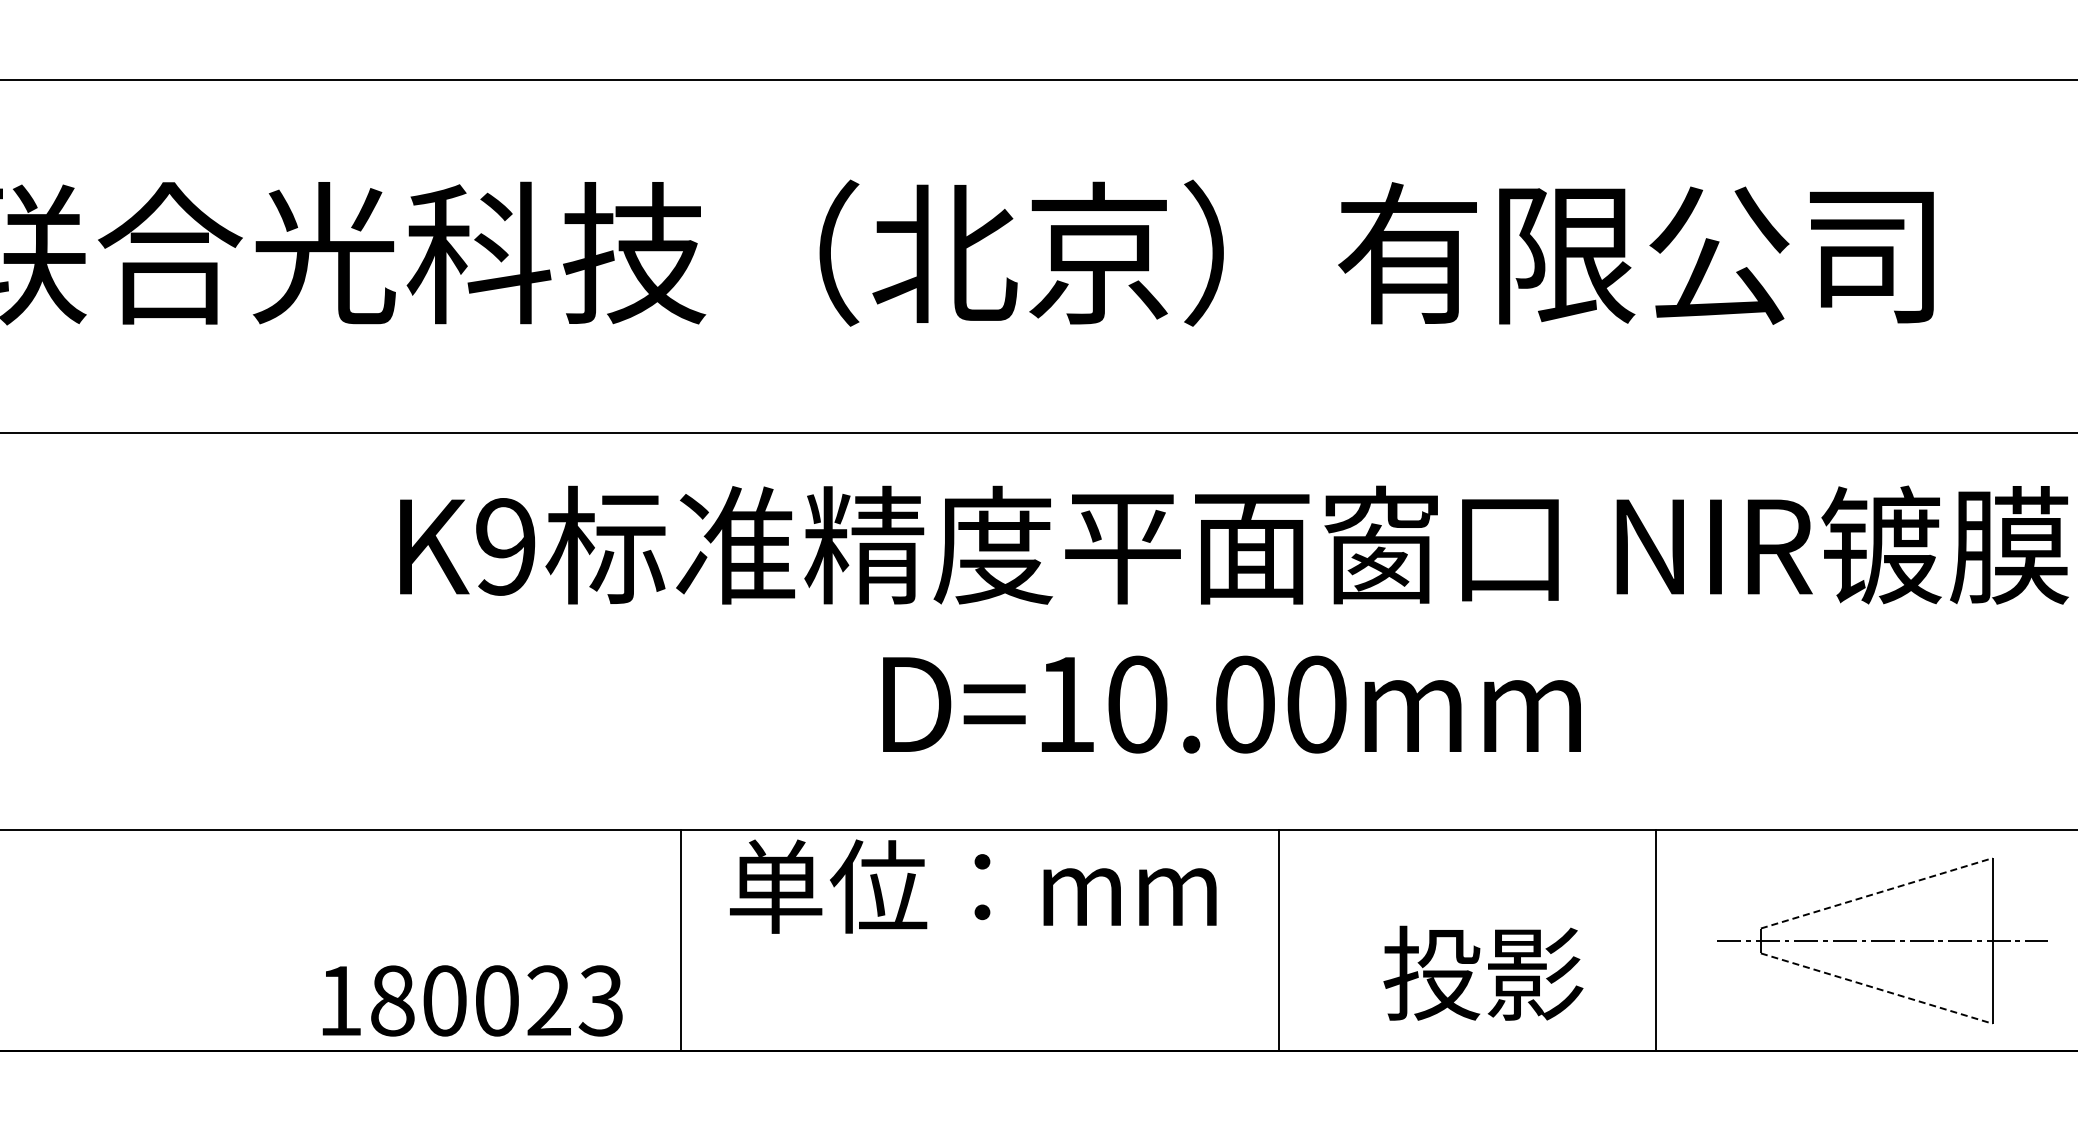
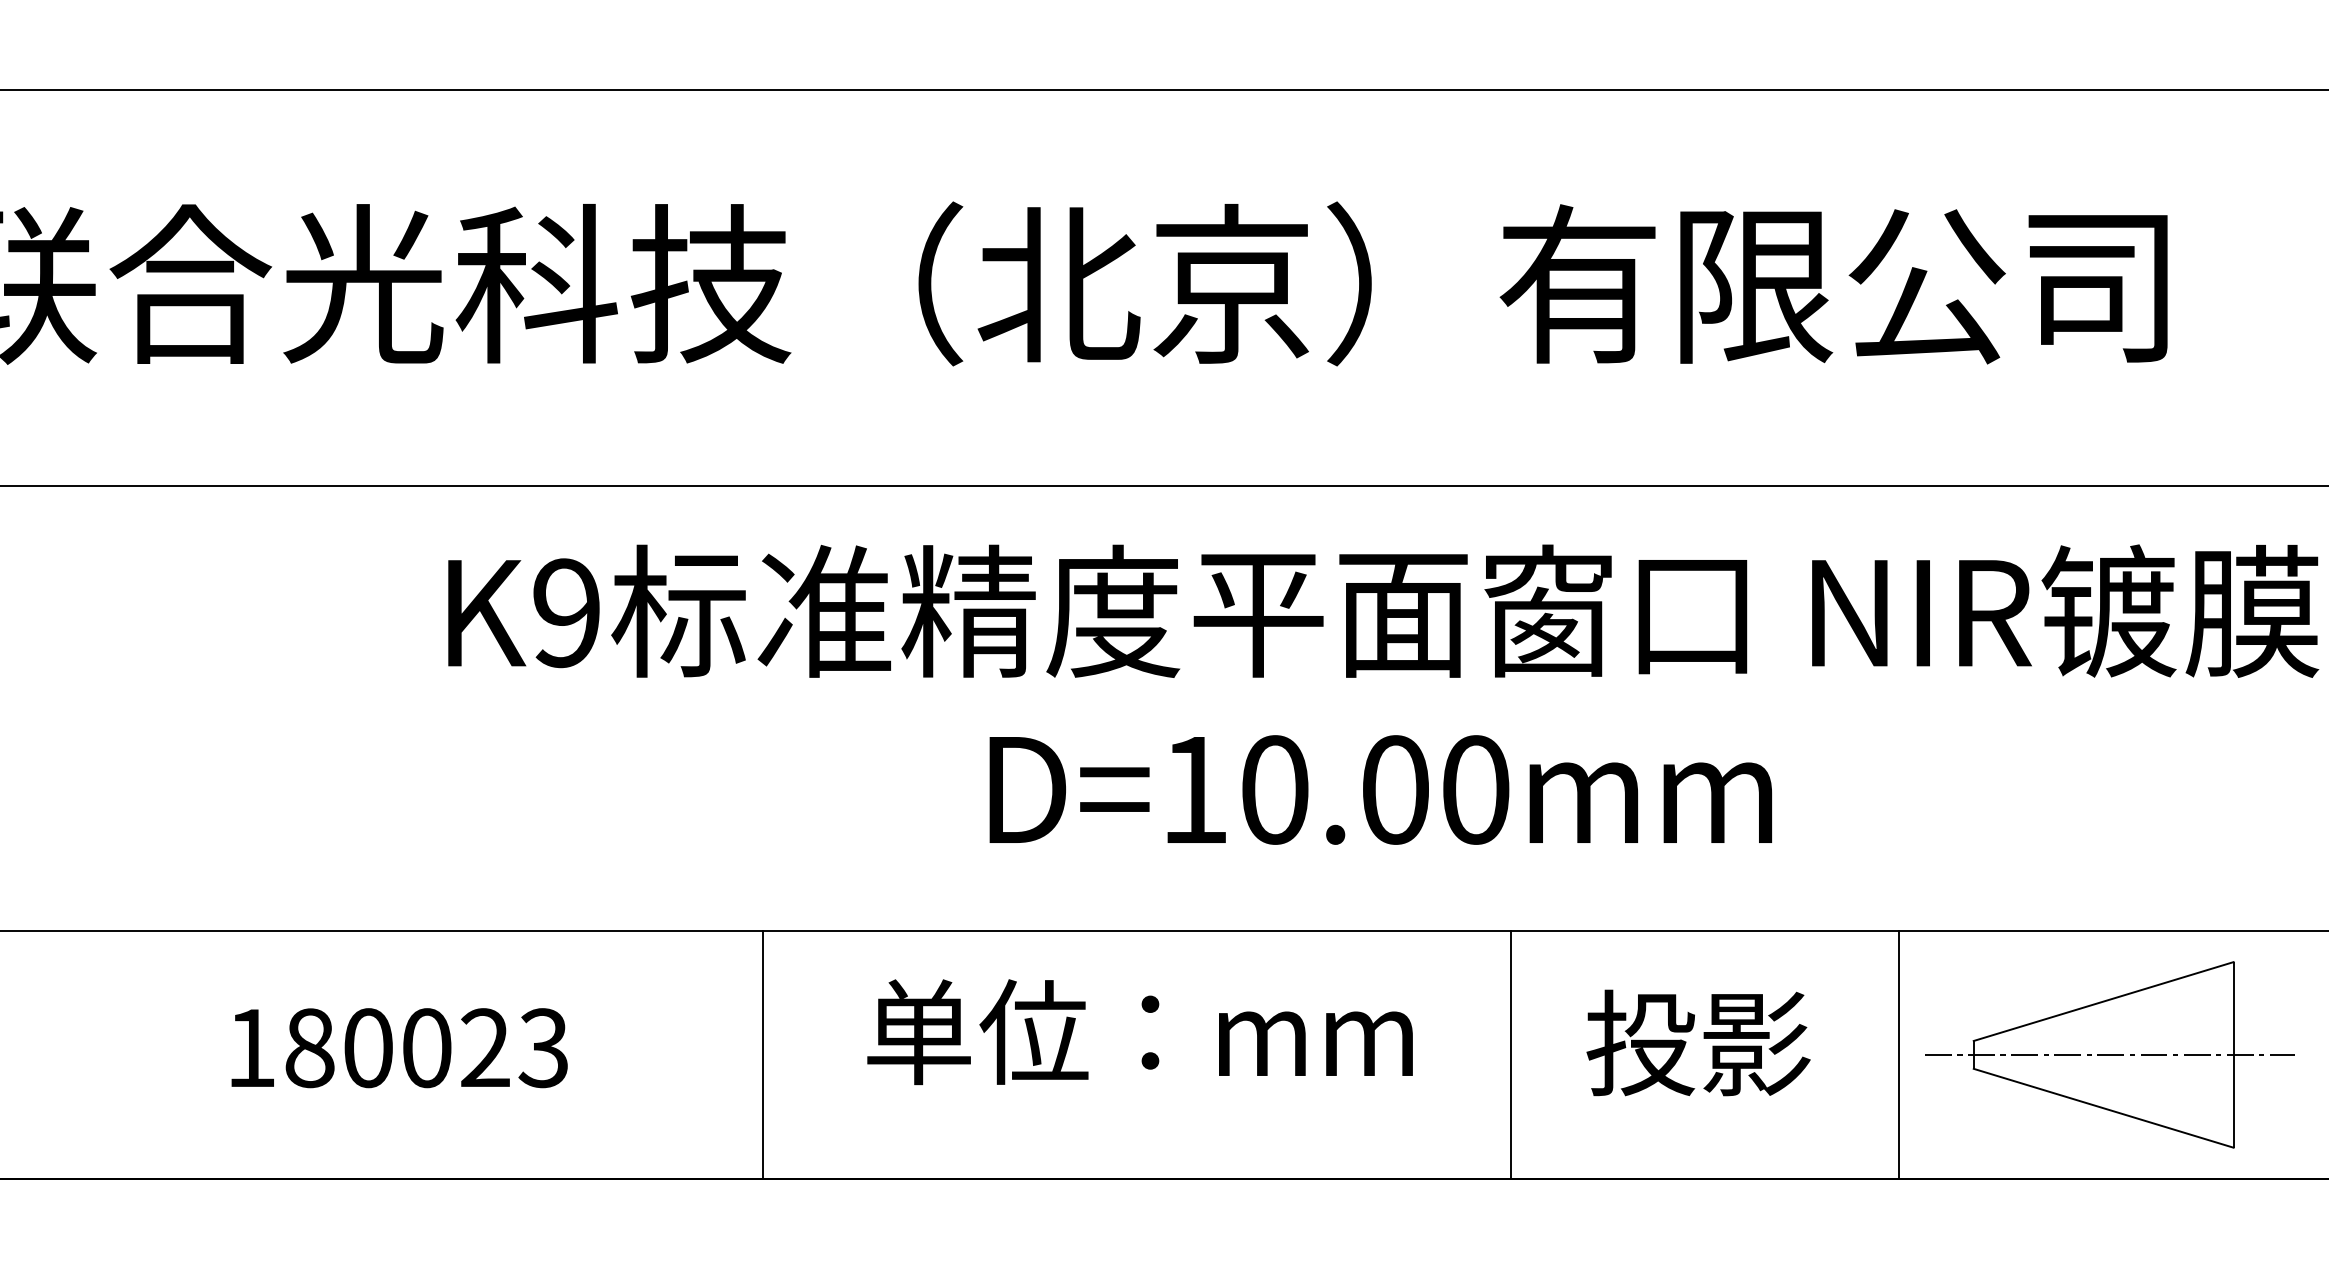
text: (973, 886) -> (1140, 1031), moved
line: (1877, 893) -> (2104, 1001), dashed -> solid
line: (1279, 940) -> (1511, 1054), moved
line: (1656, 940) -> (1899, 1054), moved
text: (1483, 972) -> (1698, 1042), moved
line: (1877, 988) -> (2104, 1108), dashed -> solid
text: (472, 1000) -> (399, 1047), moved

